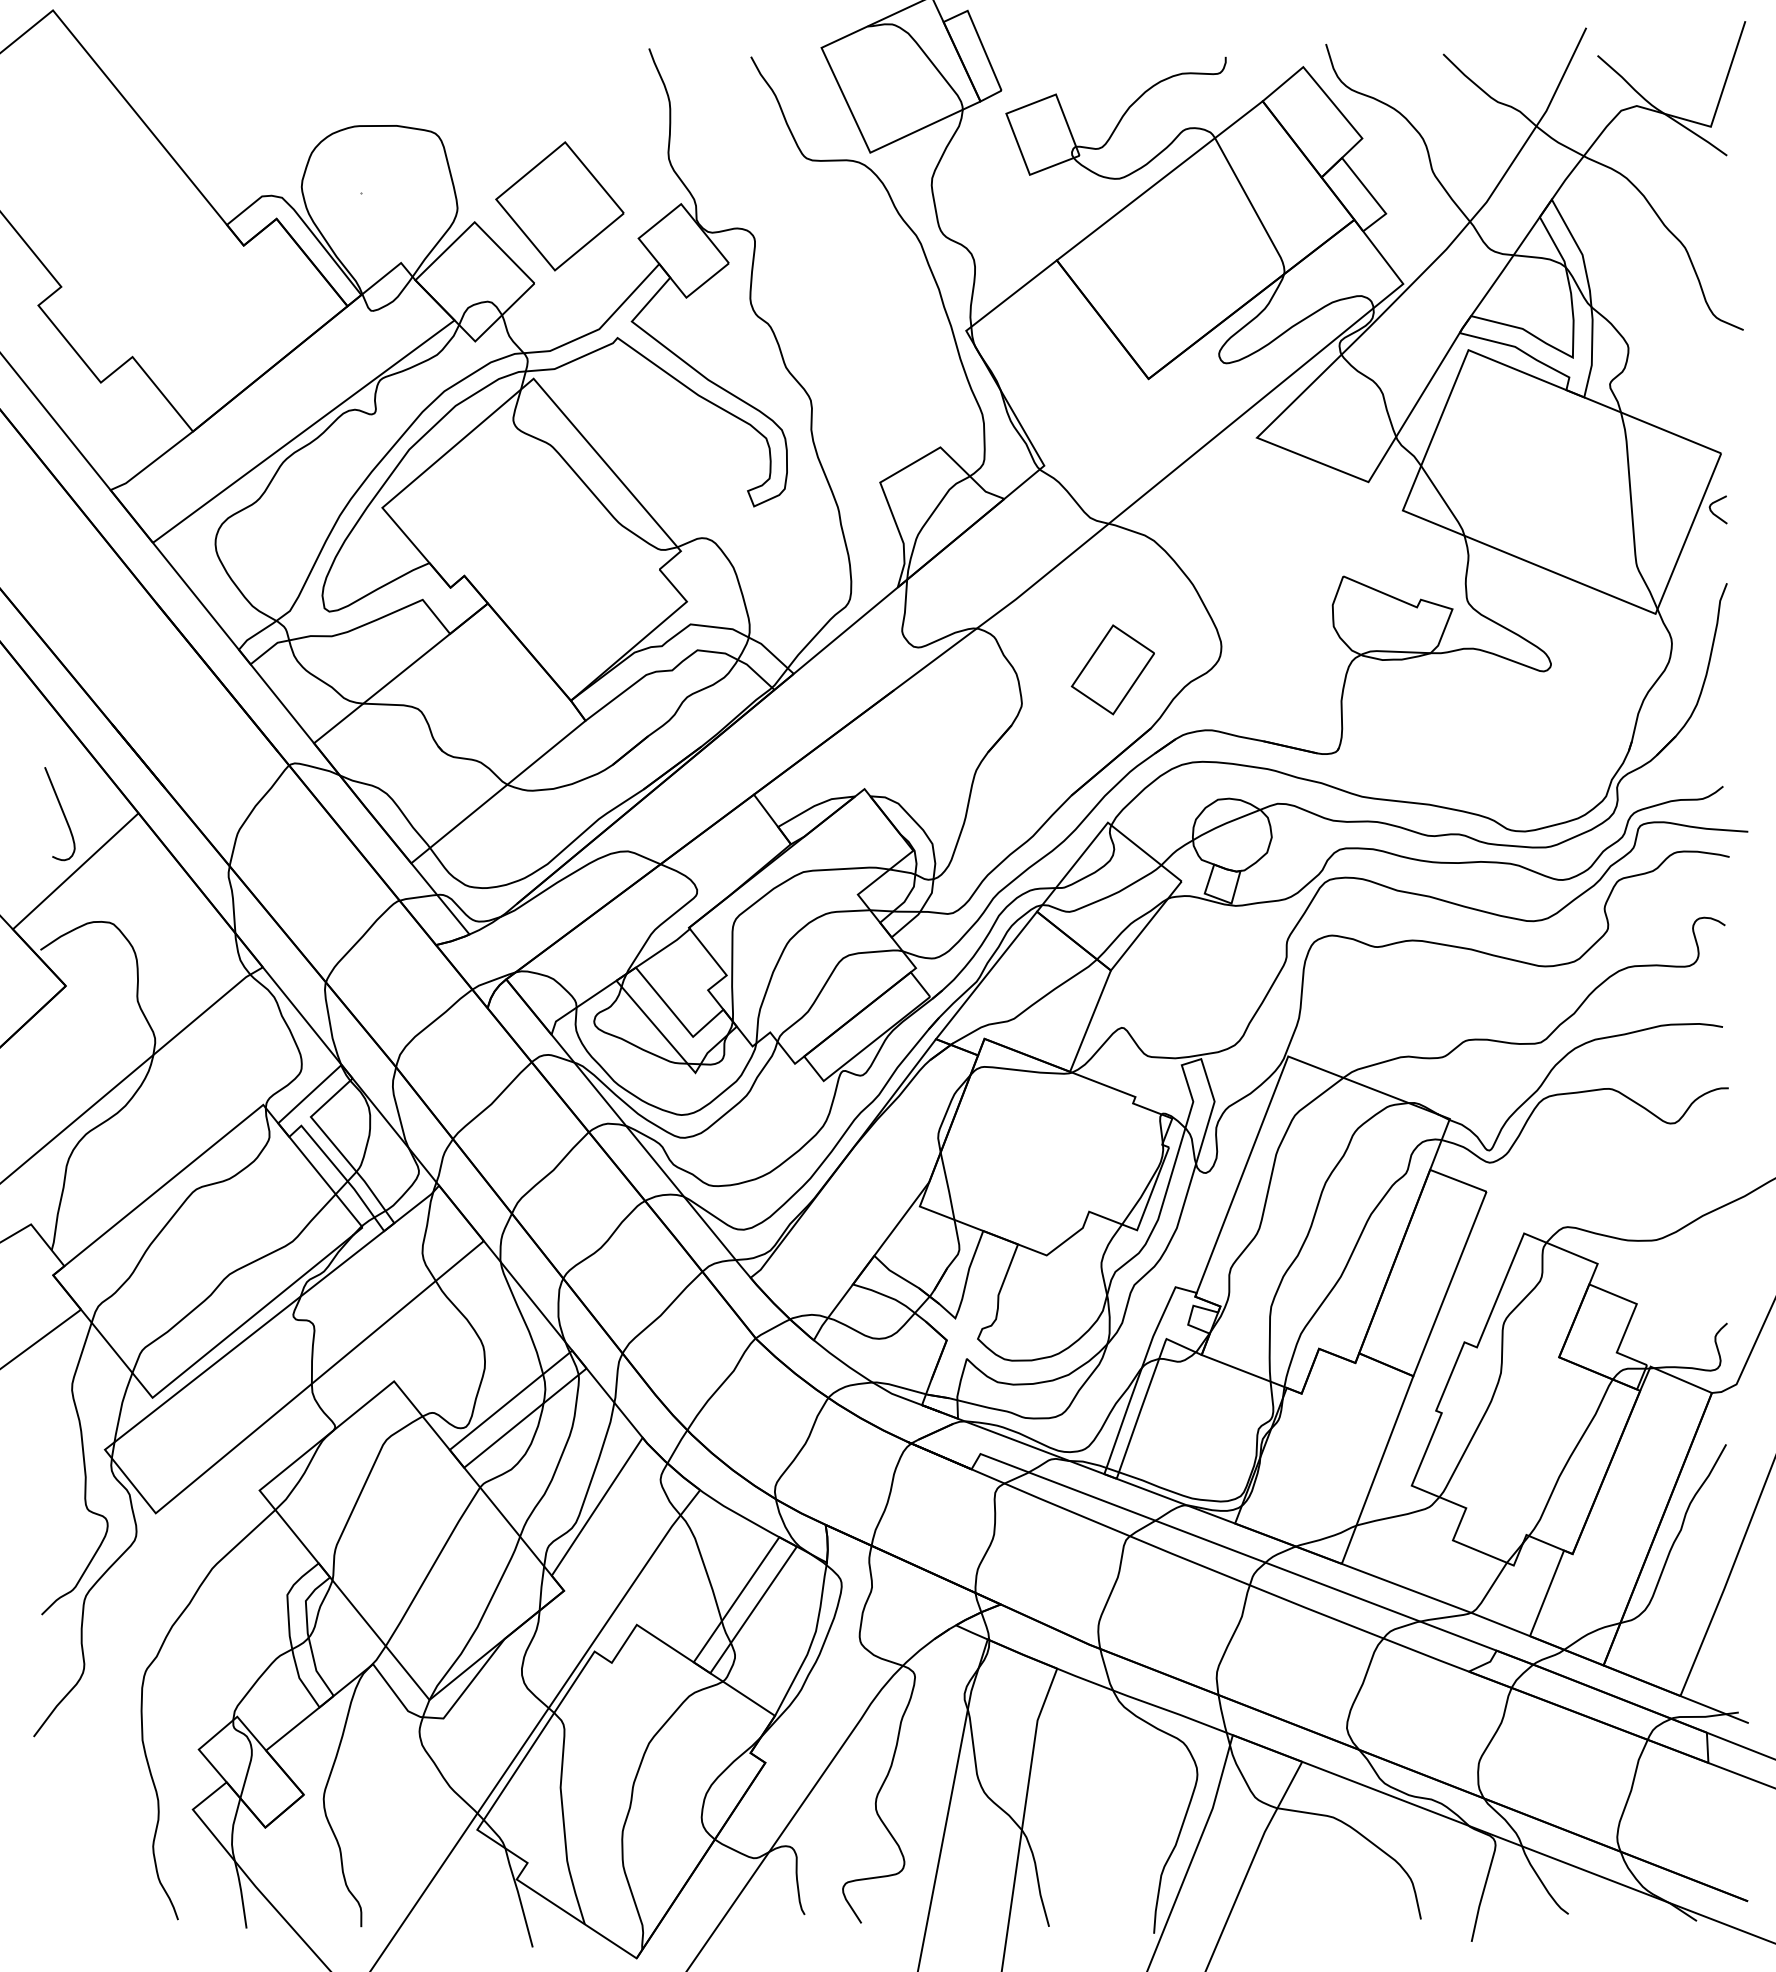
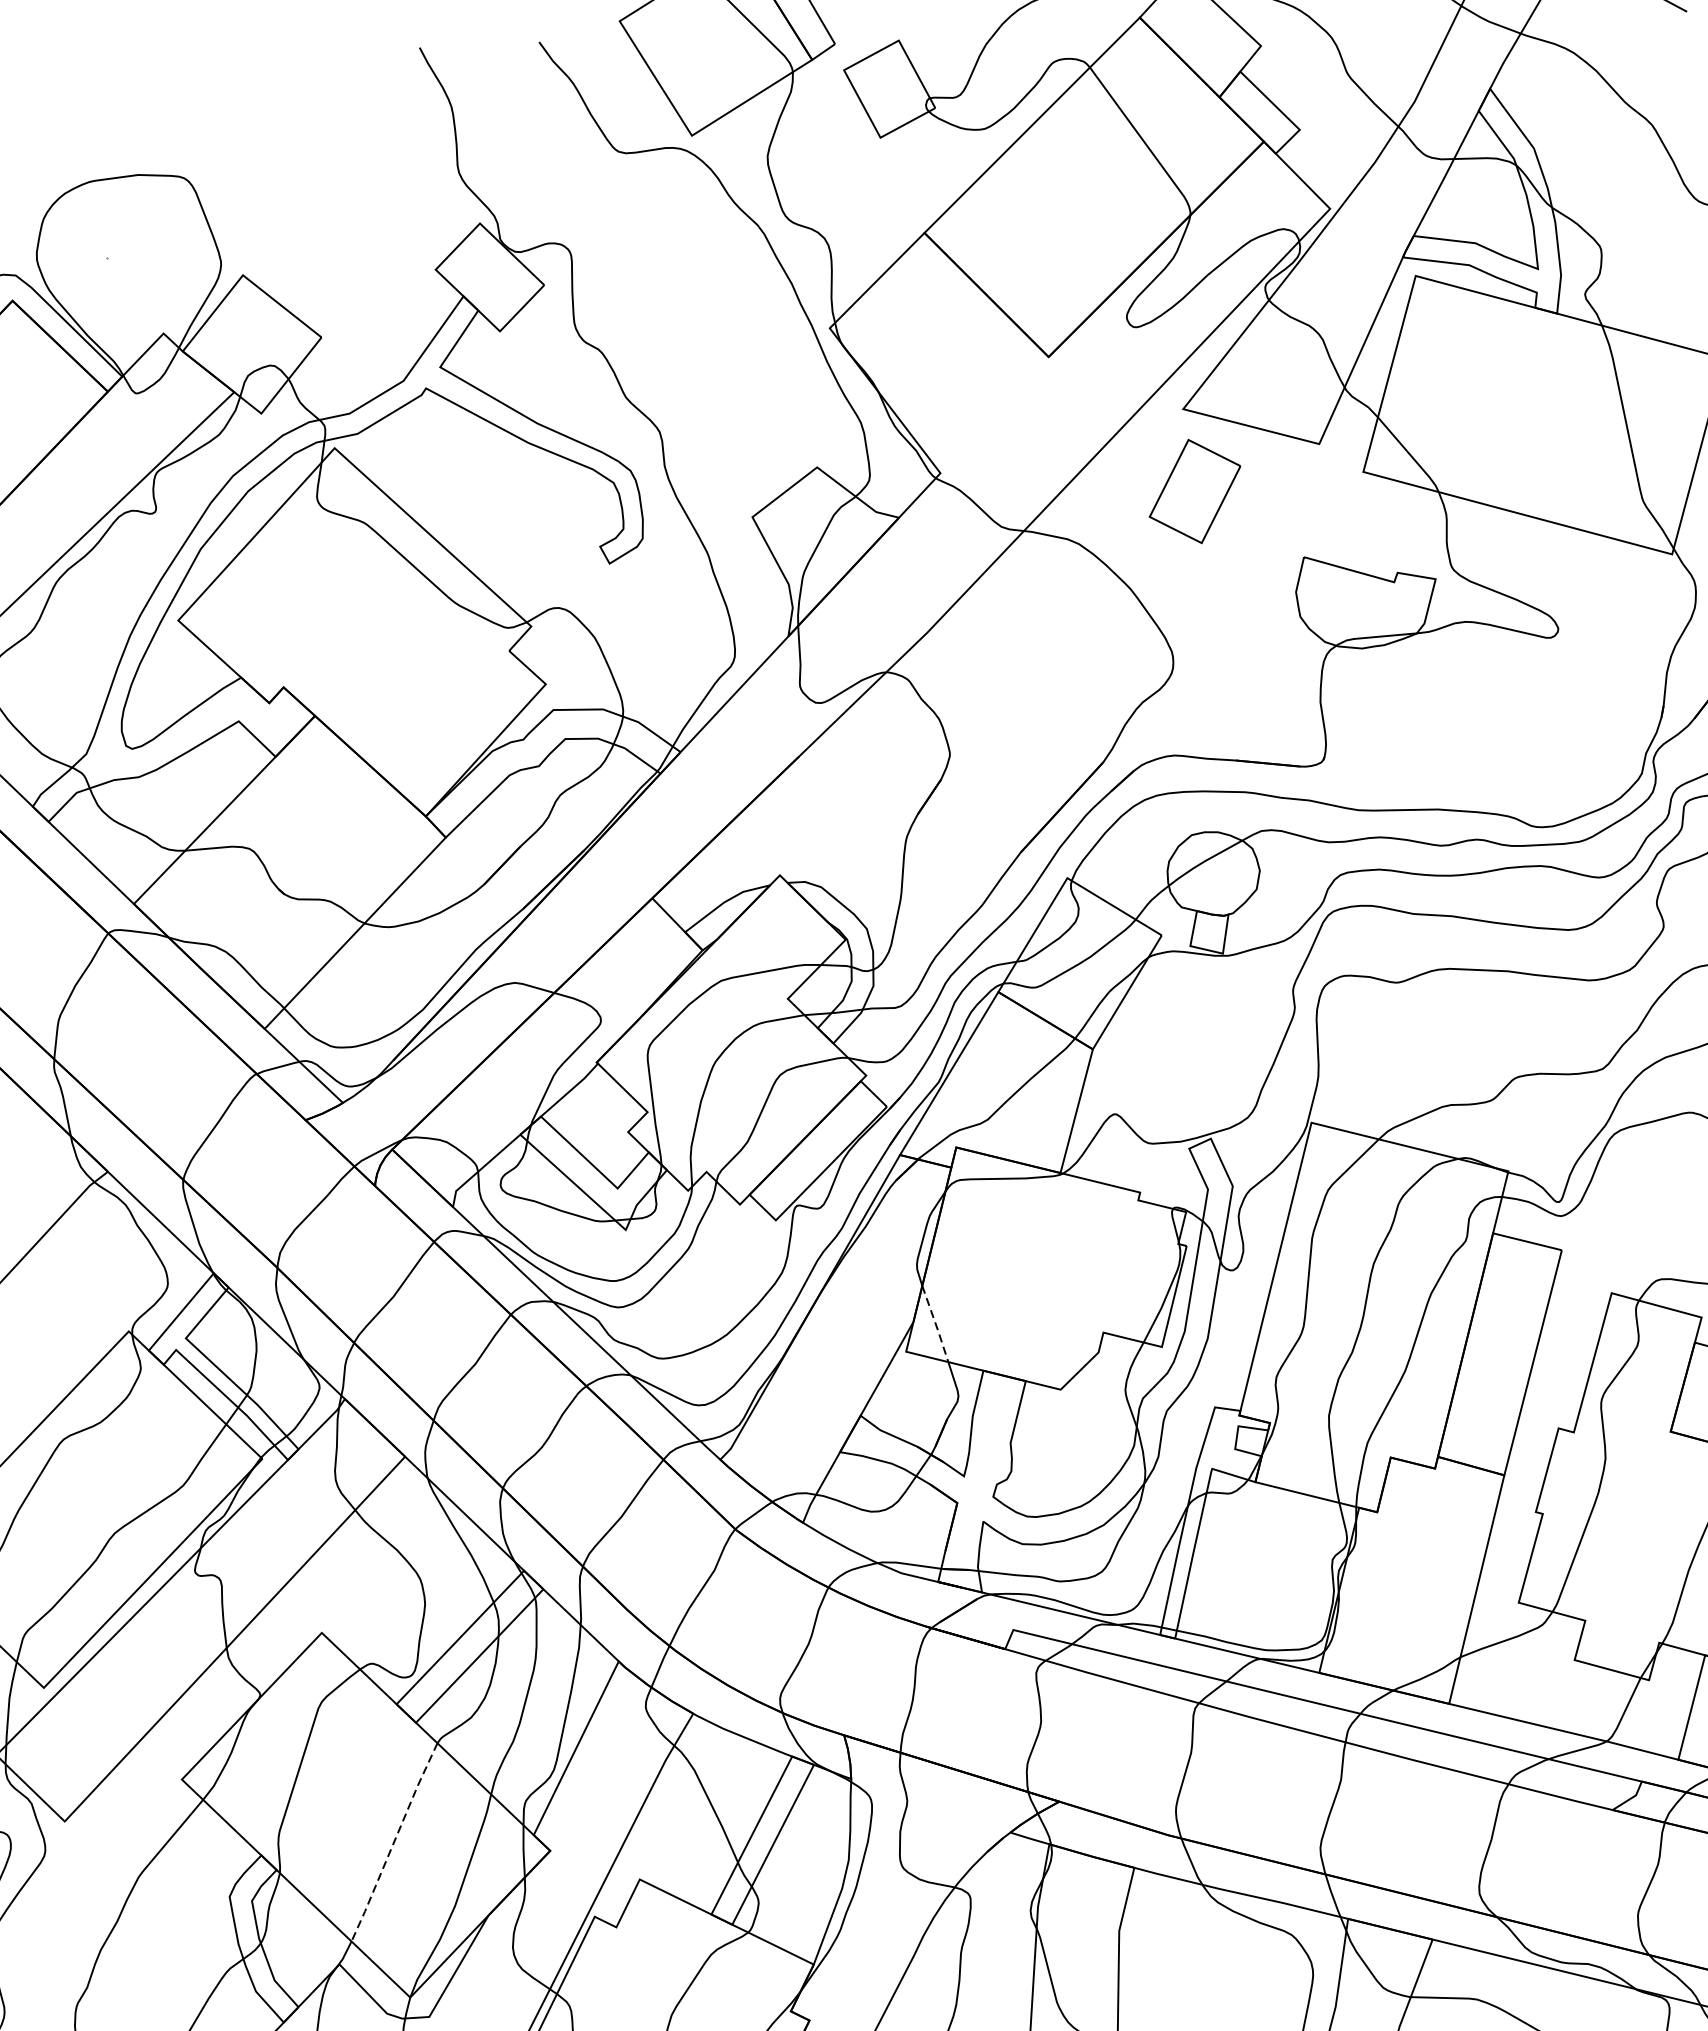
part: (559, 206) -> (339, 244), removed
part: (1112, 669) -> (1194, 491), moved
line: (948, 1187) -> (936, 1325), solid -> dashed
line: (432, 1566) -> (393, 1842), solid -> dashed

